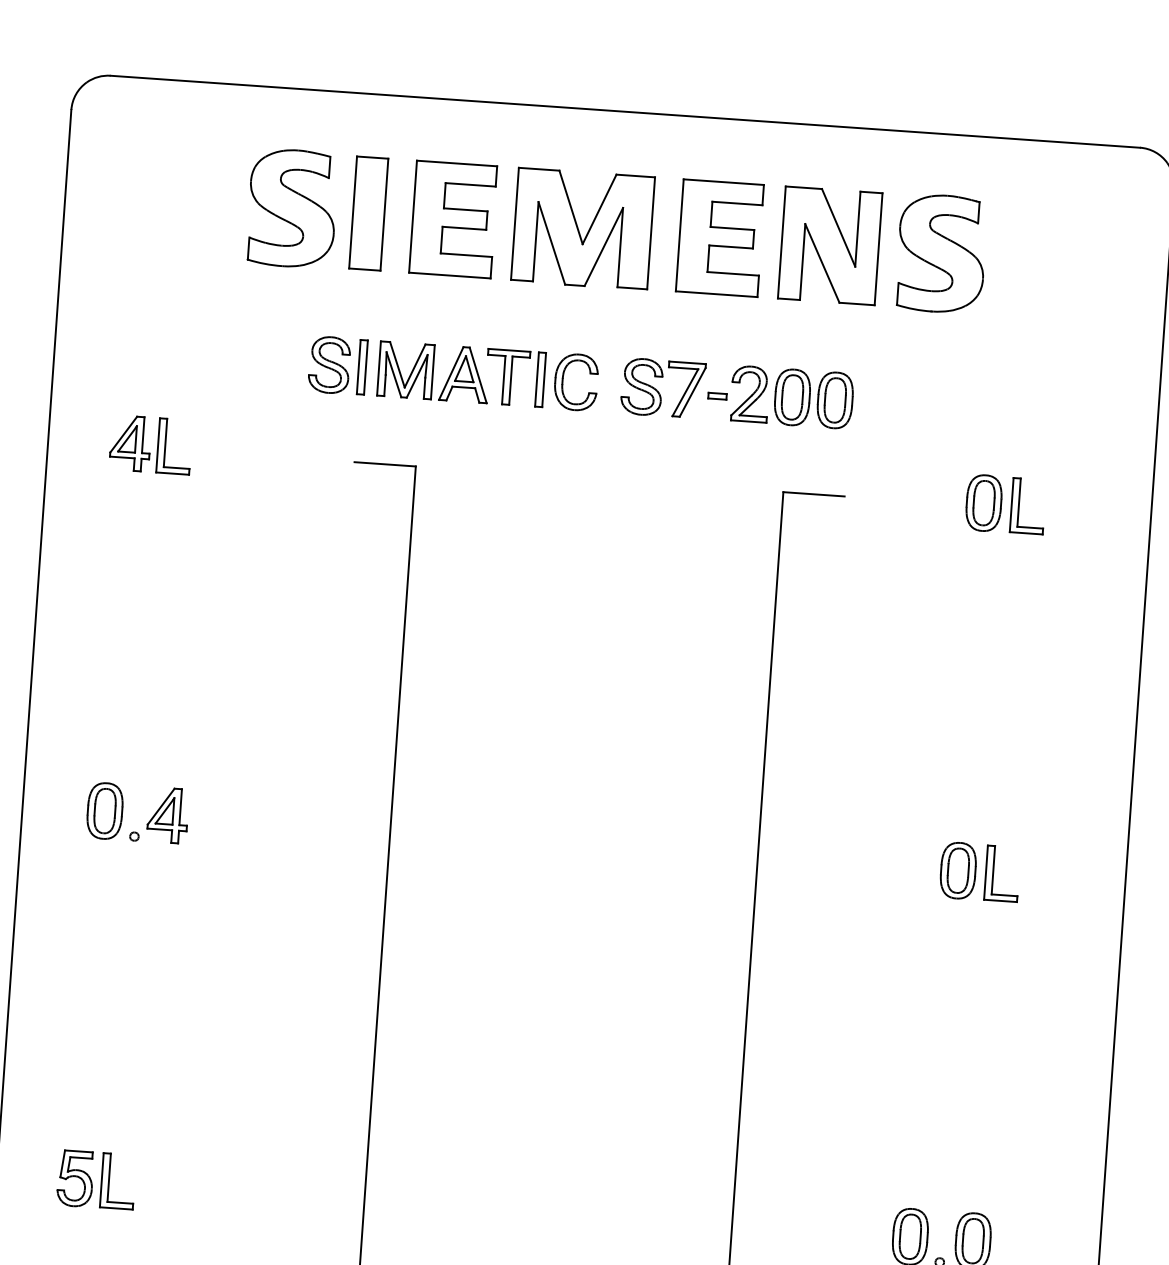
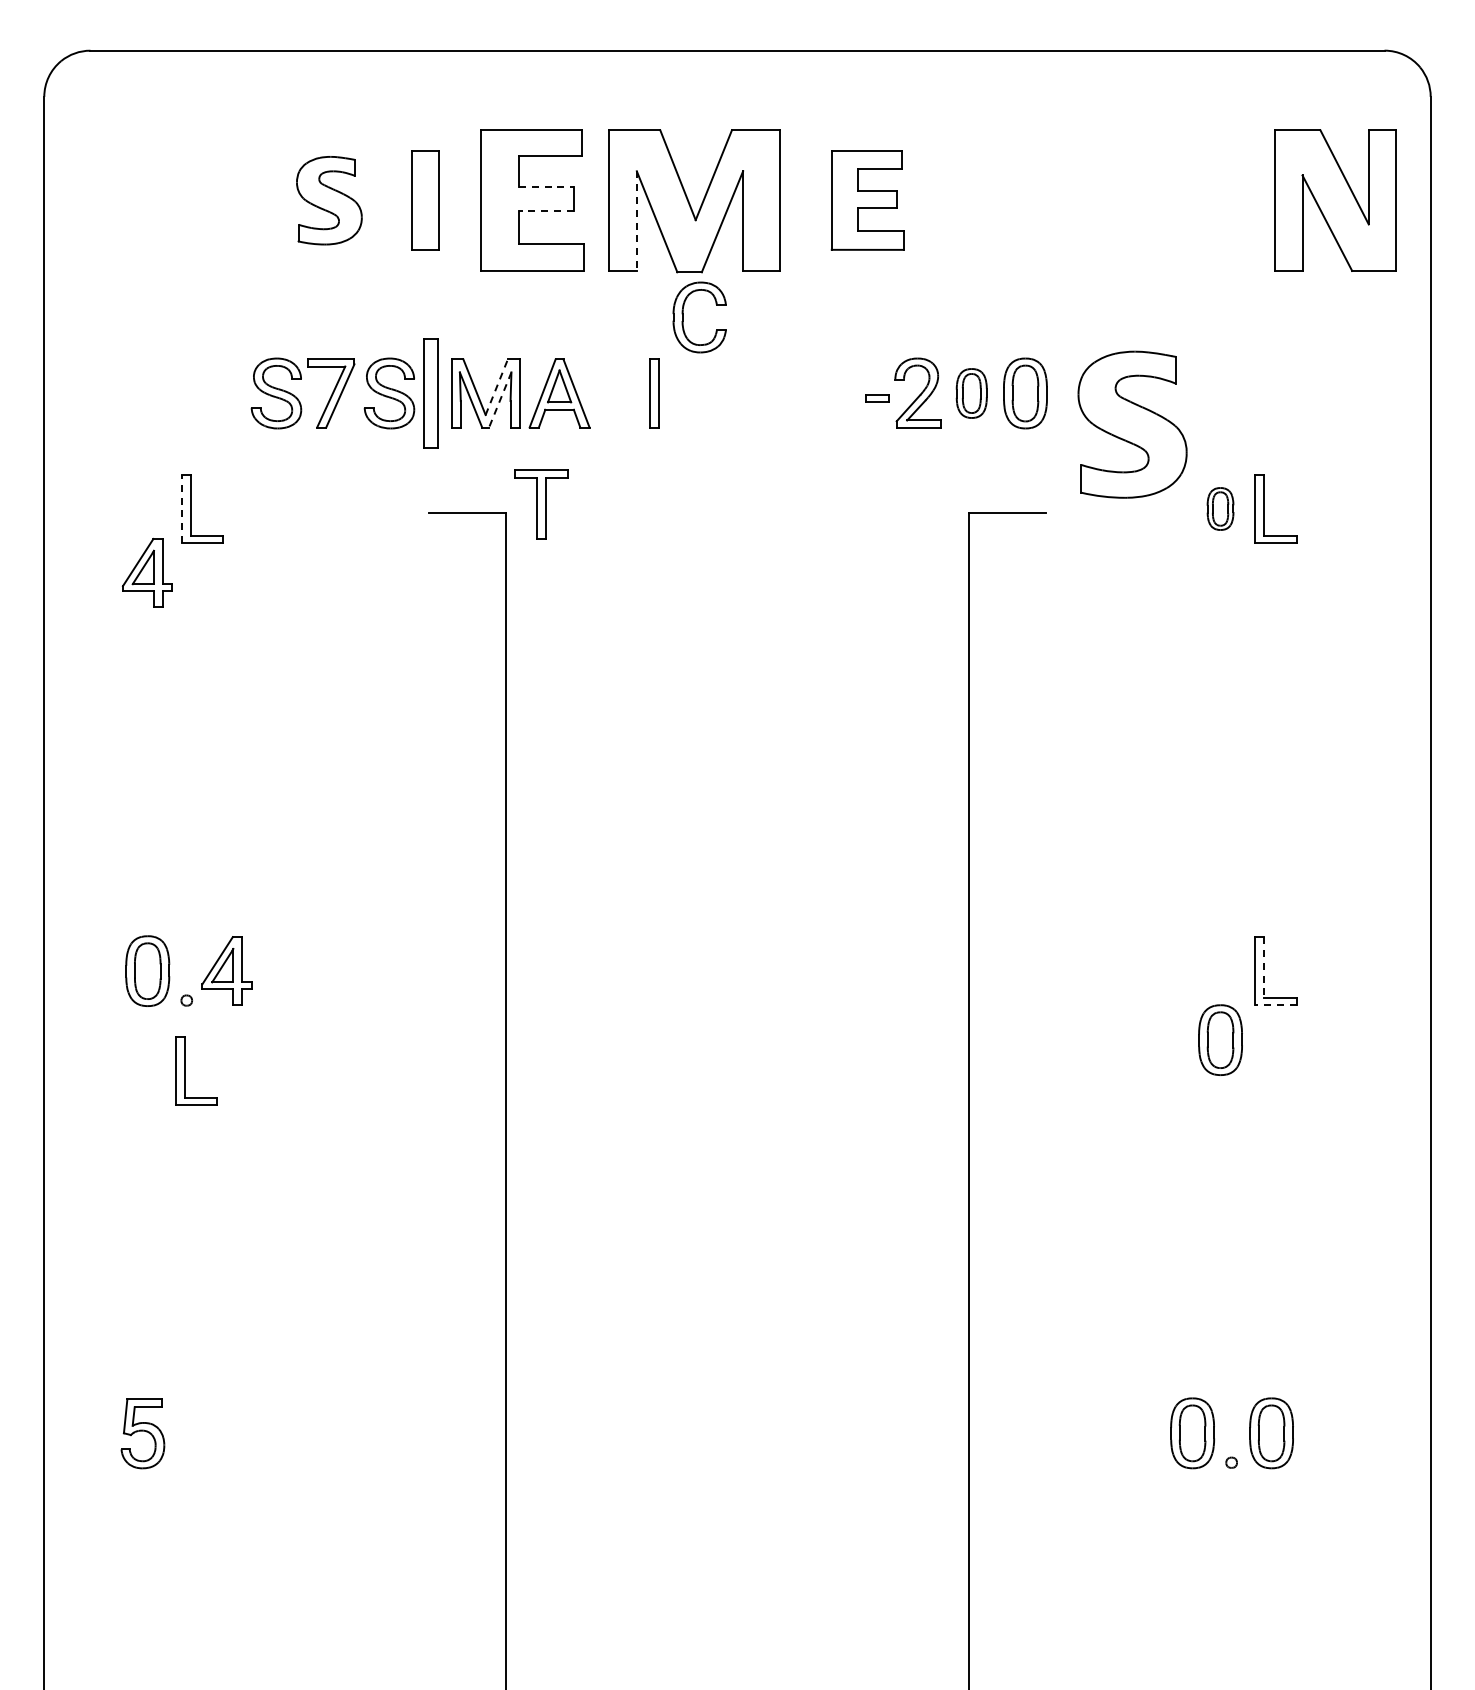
part: (292, 208) -> (329, 200), size x0.6
line: (465, 209) -> (546, 187), solid -> dashed
part: (368, 213) -> (425, 200), size x0.7
line: (463, 228) -> (545, 210), solid -> dashed
part: (720, 238) -> (867, 200), size x0.7
line: (535, 241) -> (636, 221), solid -> dashed
part: (830, 245) -> (1335, 200), moved
part: (941, 253) -> (1132, 424), moved
line: (414, 366) -> (496, 387), solid -> dashed
part: (362, 367) -> (430, 393), size x1.6
line: (417, 375) -> (500, 399), solid -> dashed
part: (507, 377) -> (541, 504), moved
part: (563, 381) -> (683, 317), moved
part: (658, 391) -> (297, 397), moved
part: (792, 397) -> (971, 393), size x0.7
part: (129, 442) -> (146, 572), moved
line: (158, 444) -> (182, 508), solid -> dashed
part: (983, 502) -> (1220, 508), size x0.6
part: (958, 870) -> (1220, 1039), moved
line: (993, 871) -> (1264, 968), solid -> dashed
line: (1000, 901) -> (1276, 1005), solid -> dashed
part: (109, 1180) -> (185, 1070), moved

